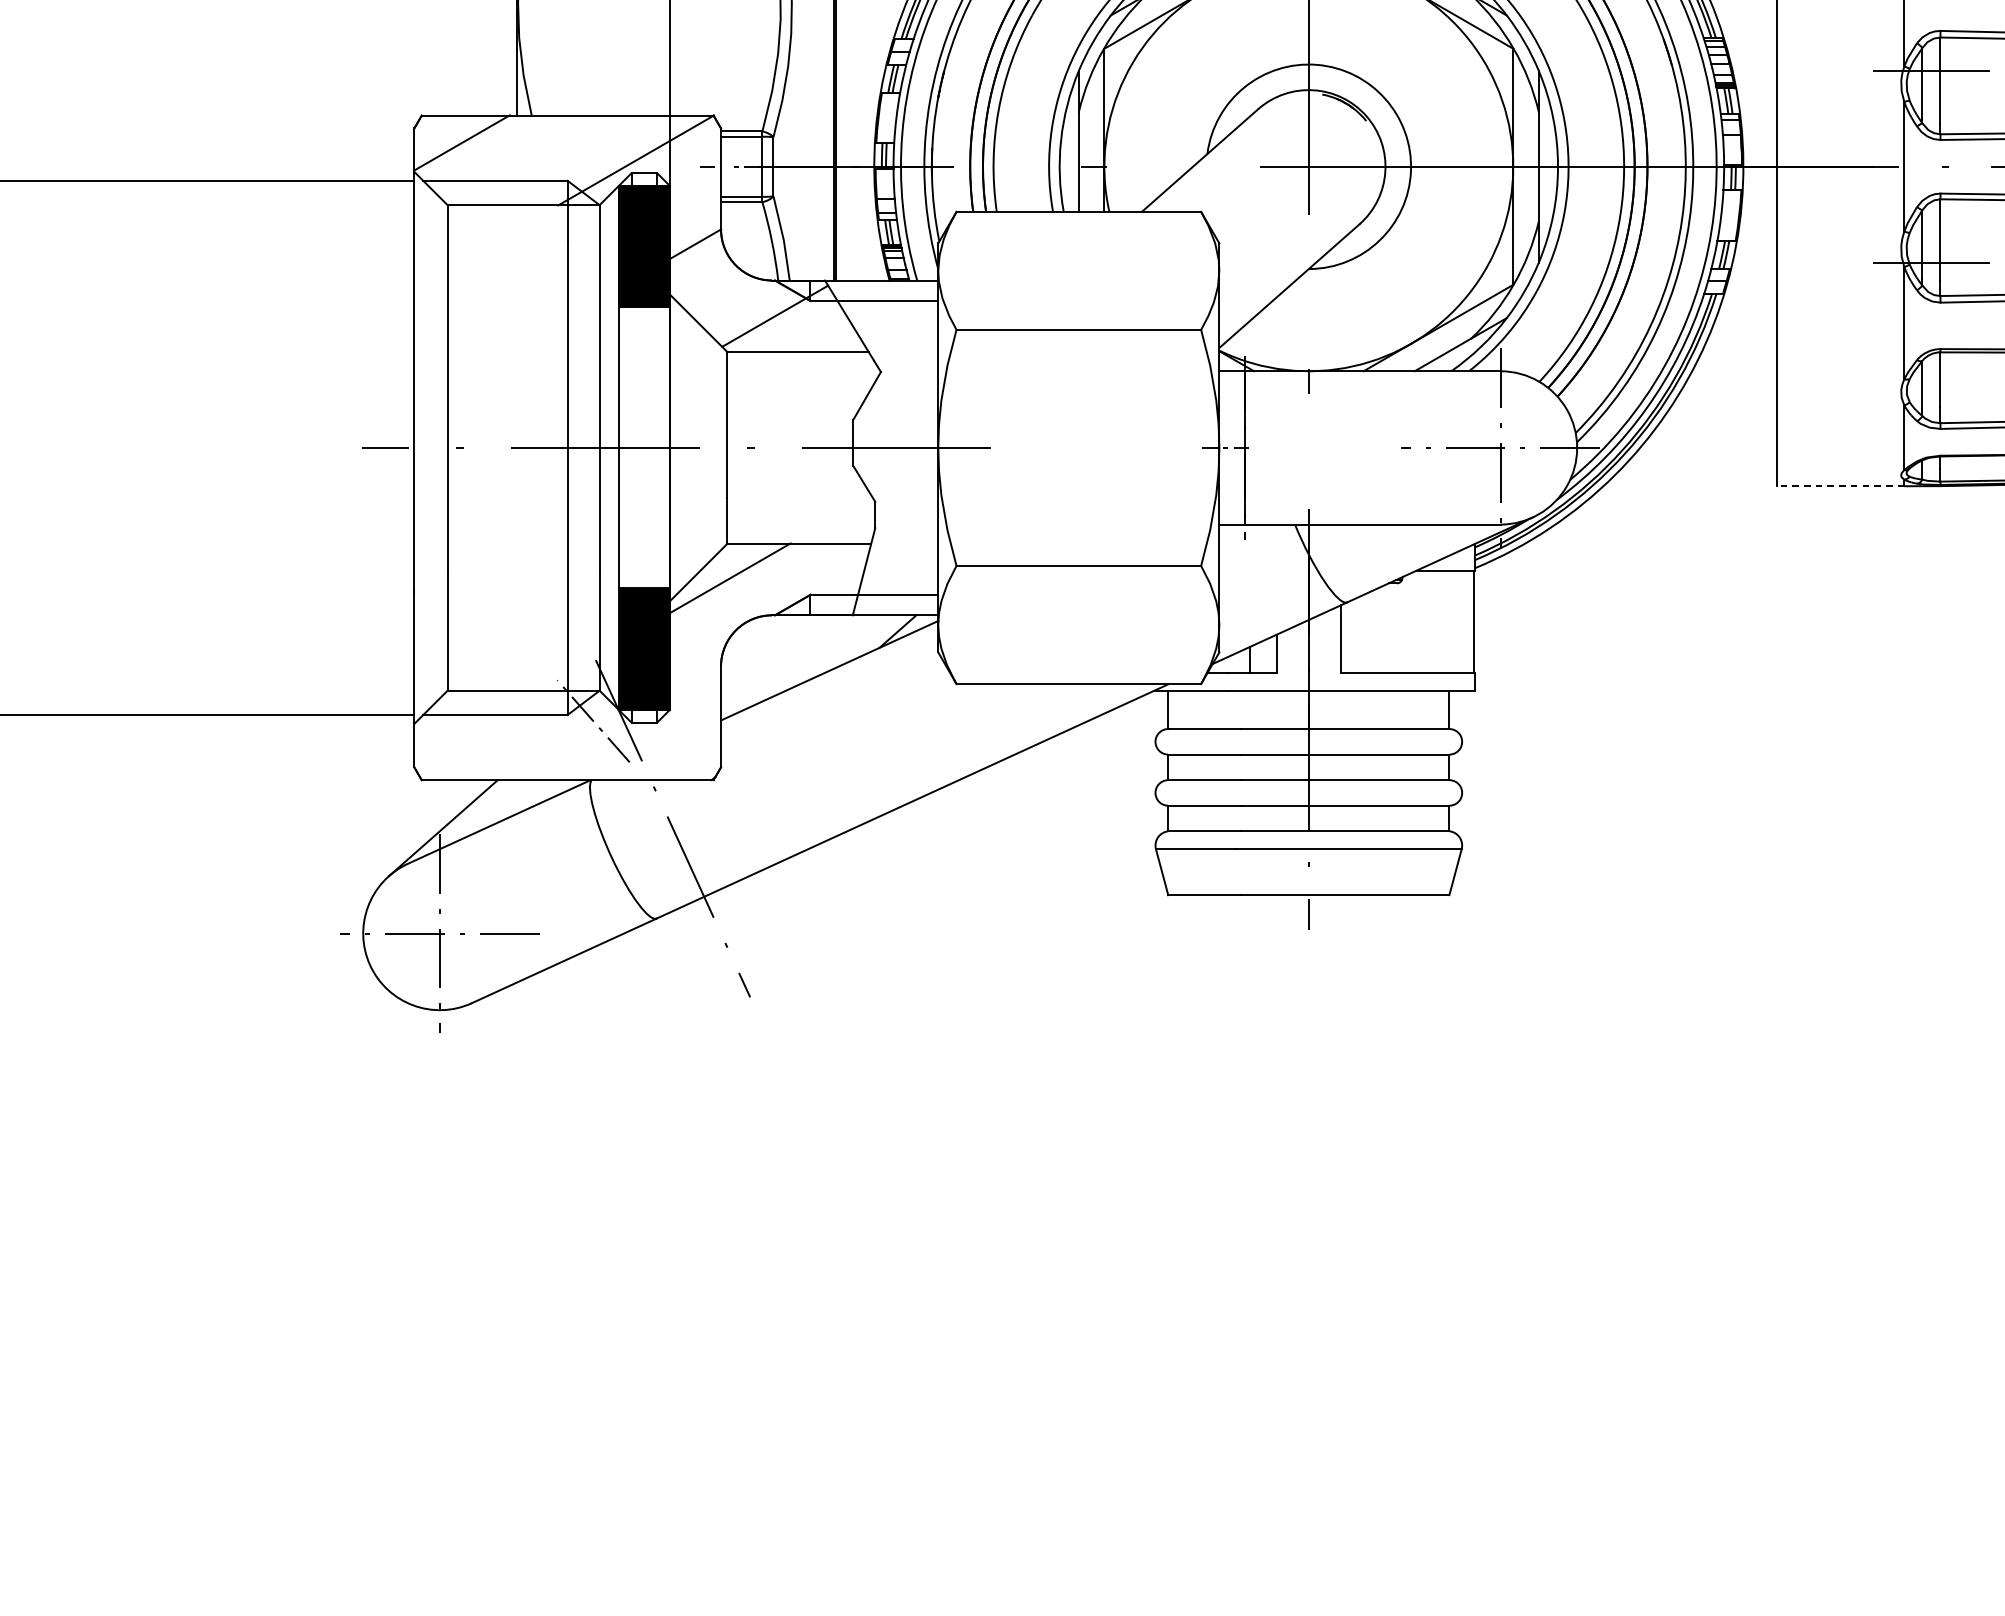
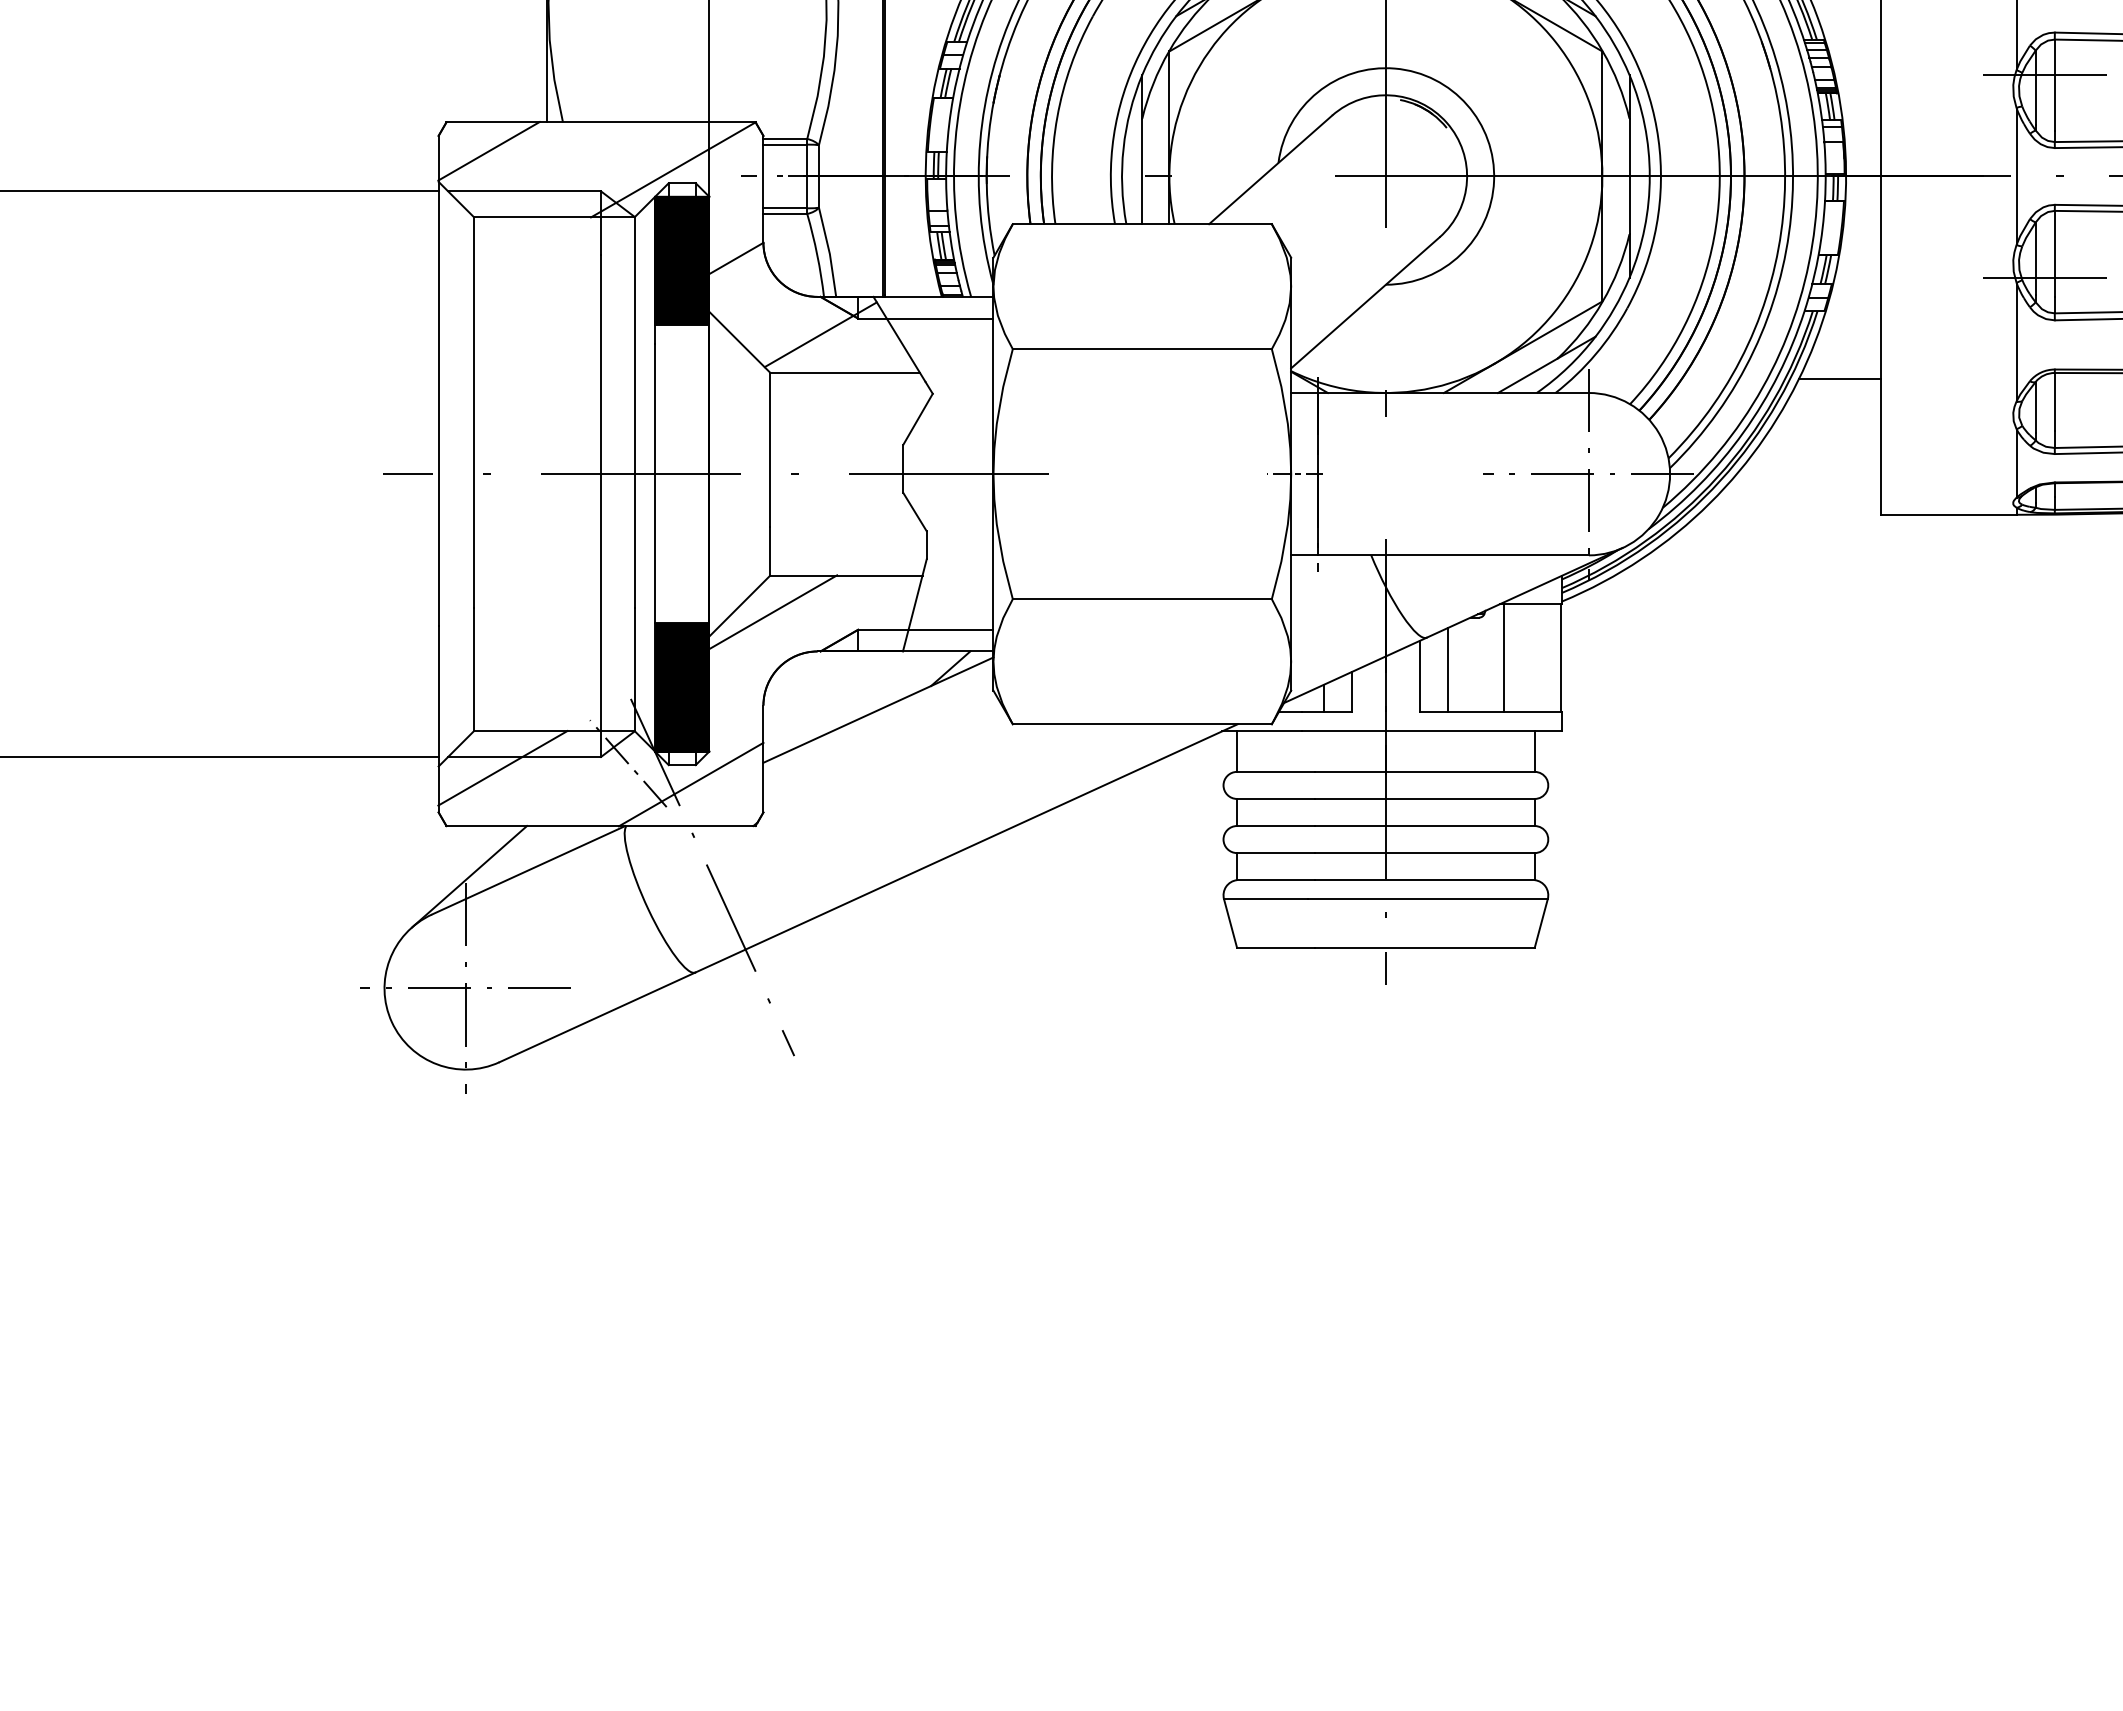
line: (1737, 358) -> (1839, 379), added
line: (1840, 485) -> (1948, 514), dashed -> solid
line: (1419, 621) -> (1503, 658), added
line: (1367, 632) -> (1448, 669), added
line: (474, 724) -> (502, 767), added
line: (652, 740) -> (690, 784), added

